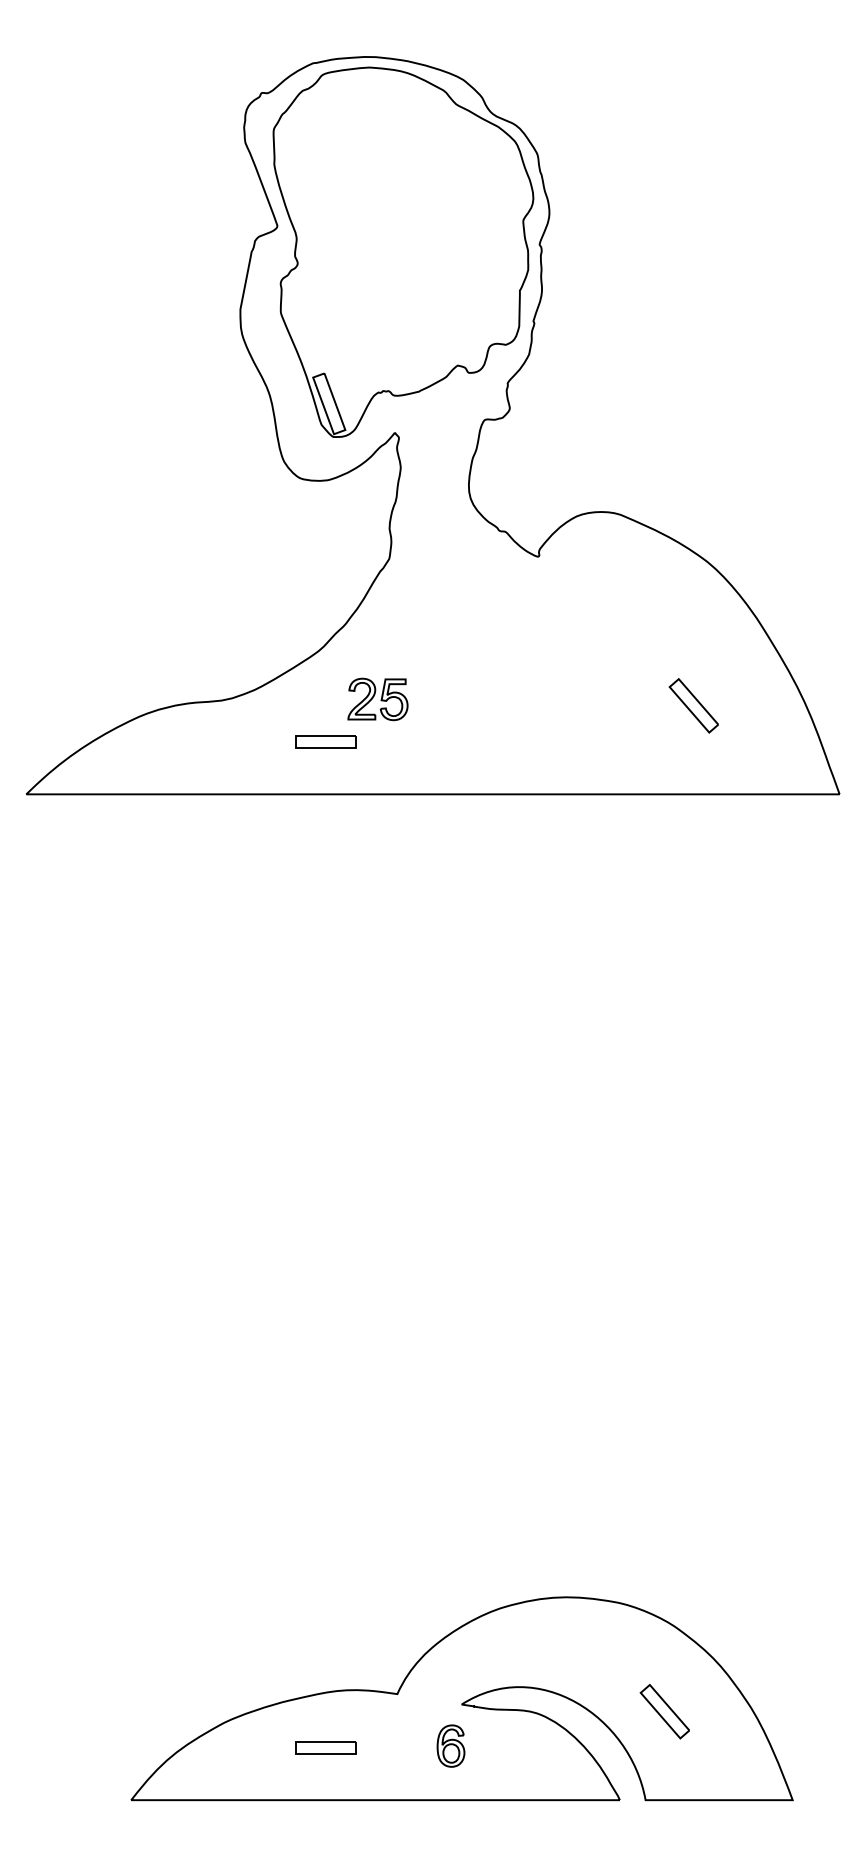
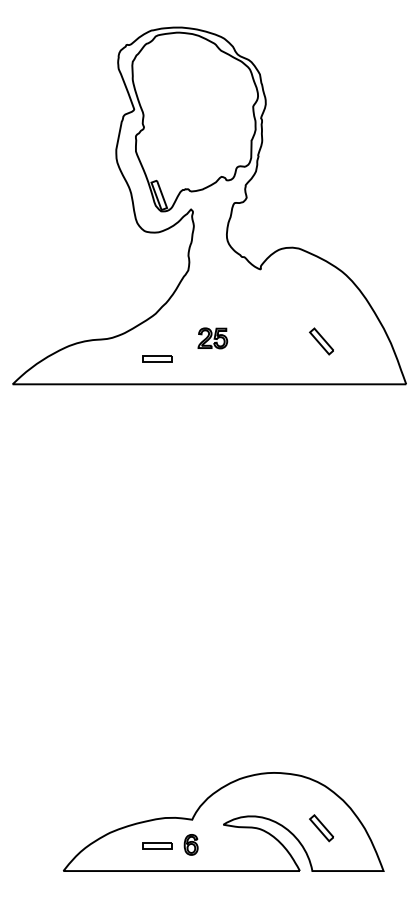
part: (377, 699) -> (212, 338), moved
part: (693, 705) -> (321, 341), moved
part: (449, 1745) -> (190, 844), moved

